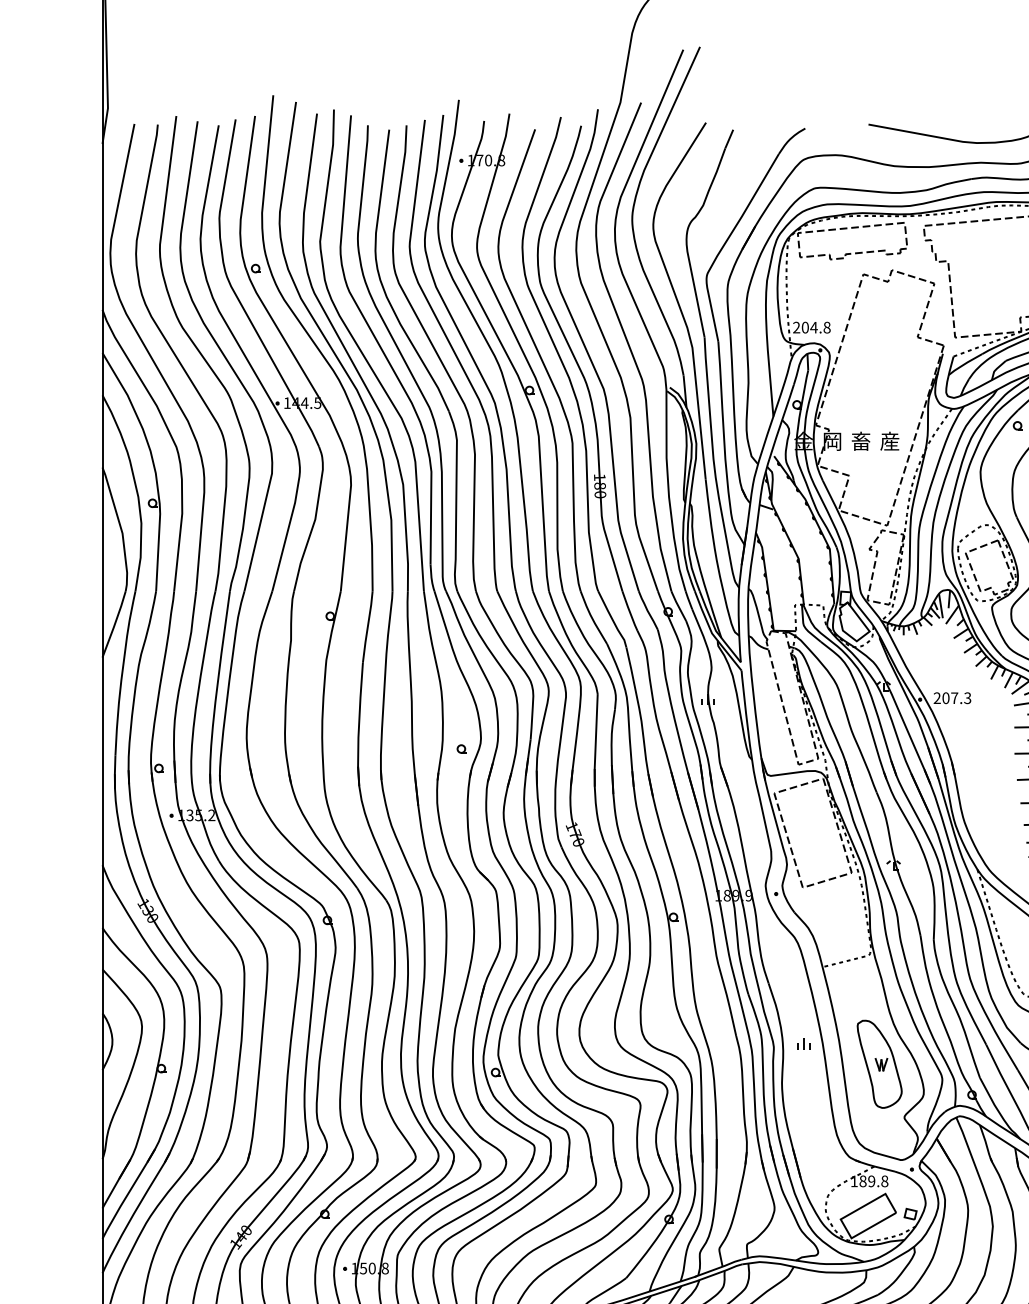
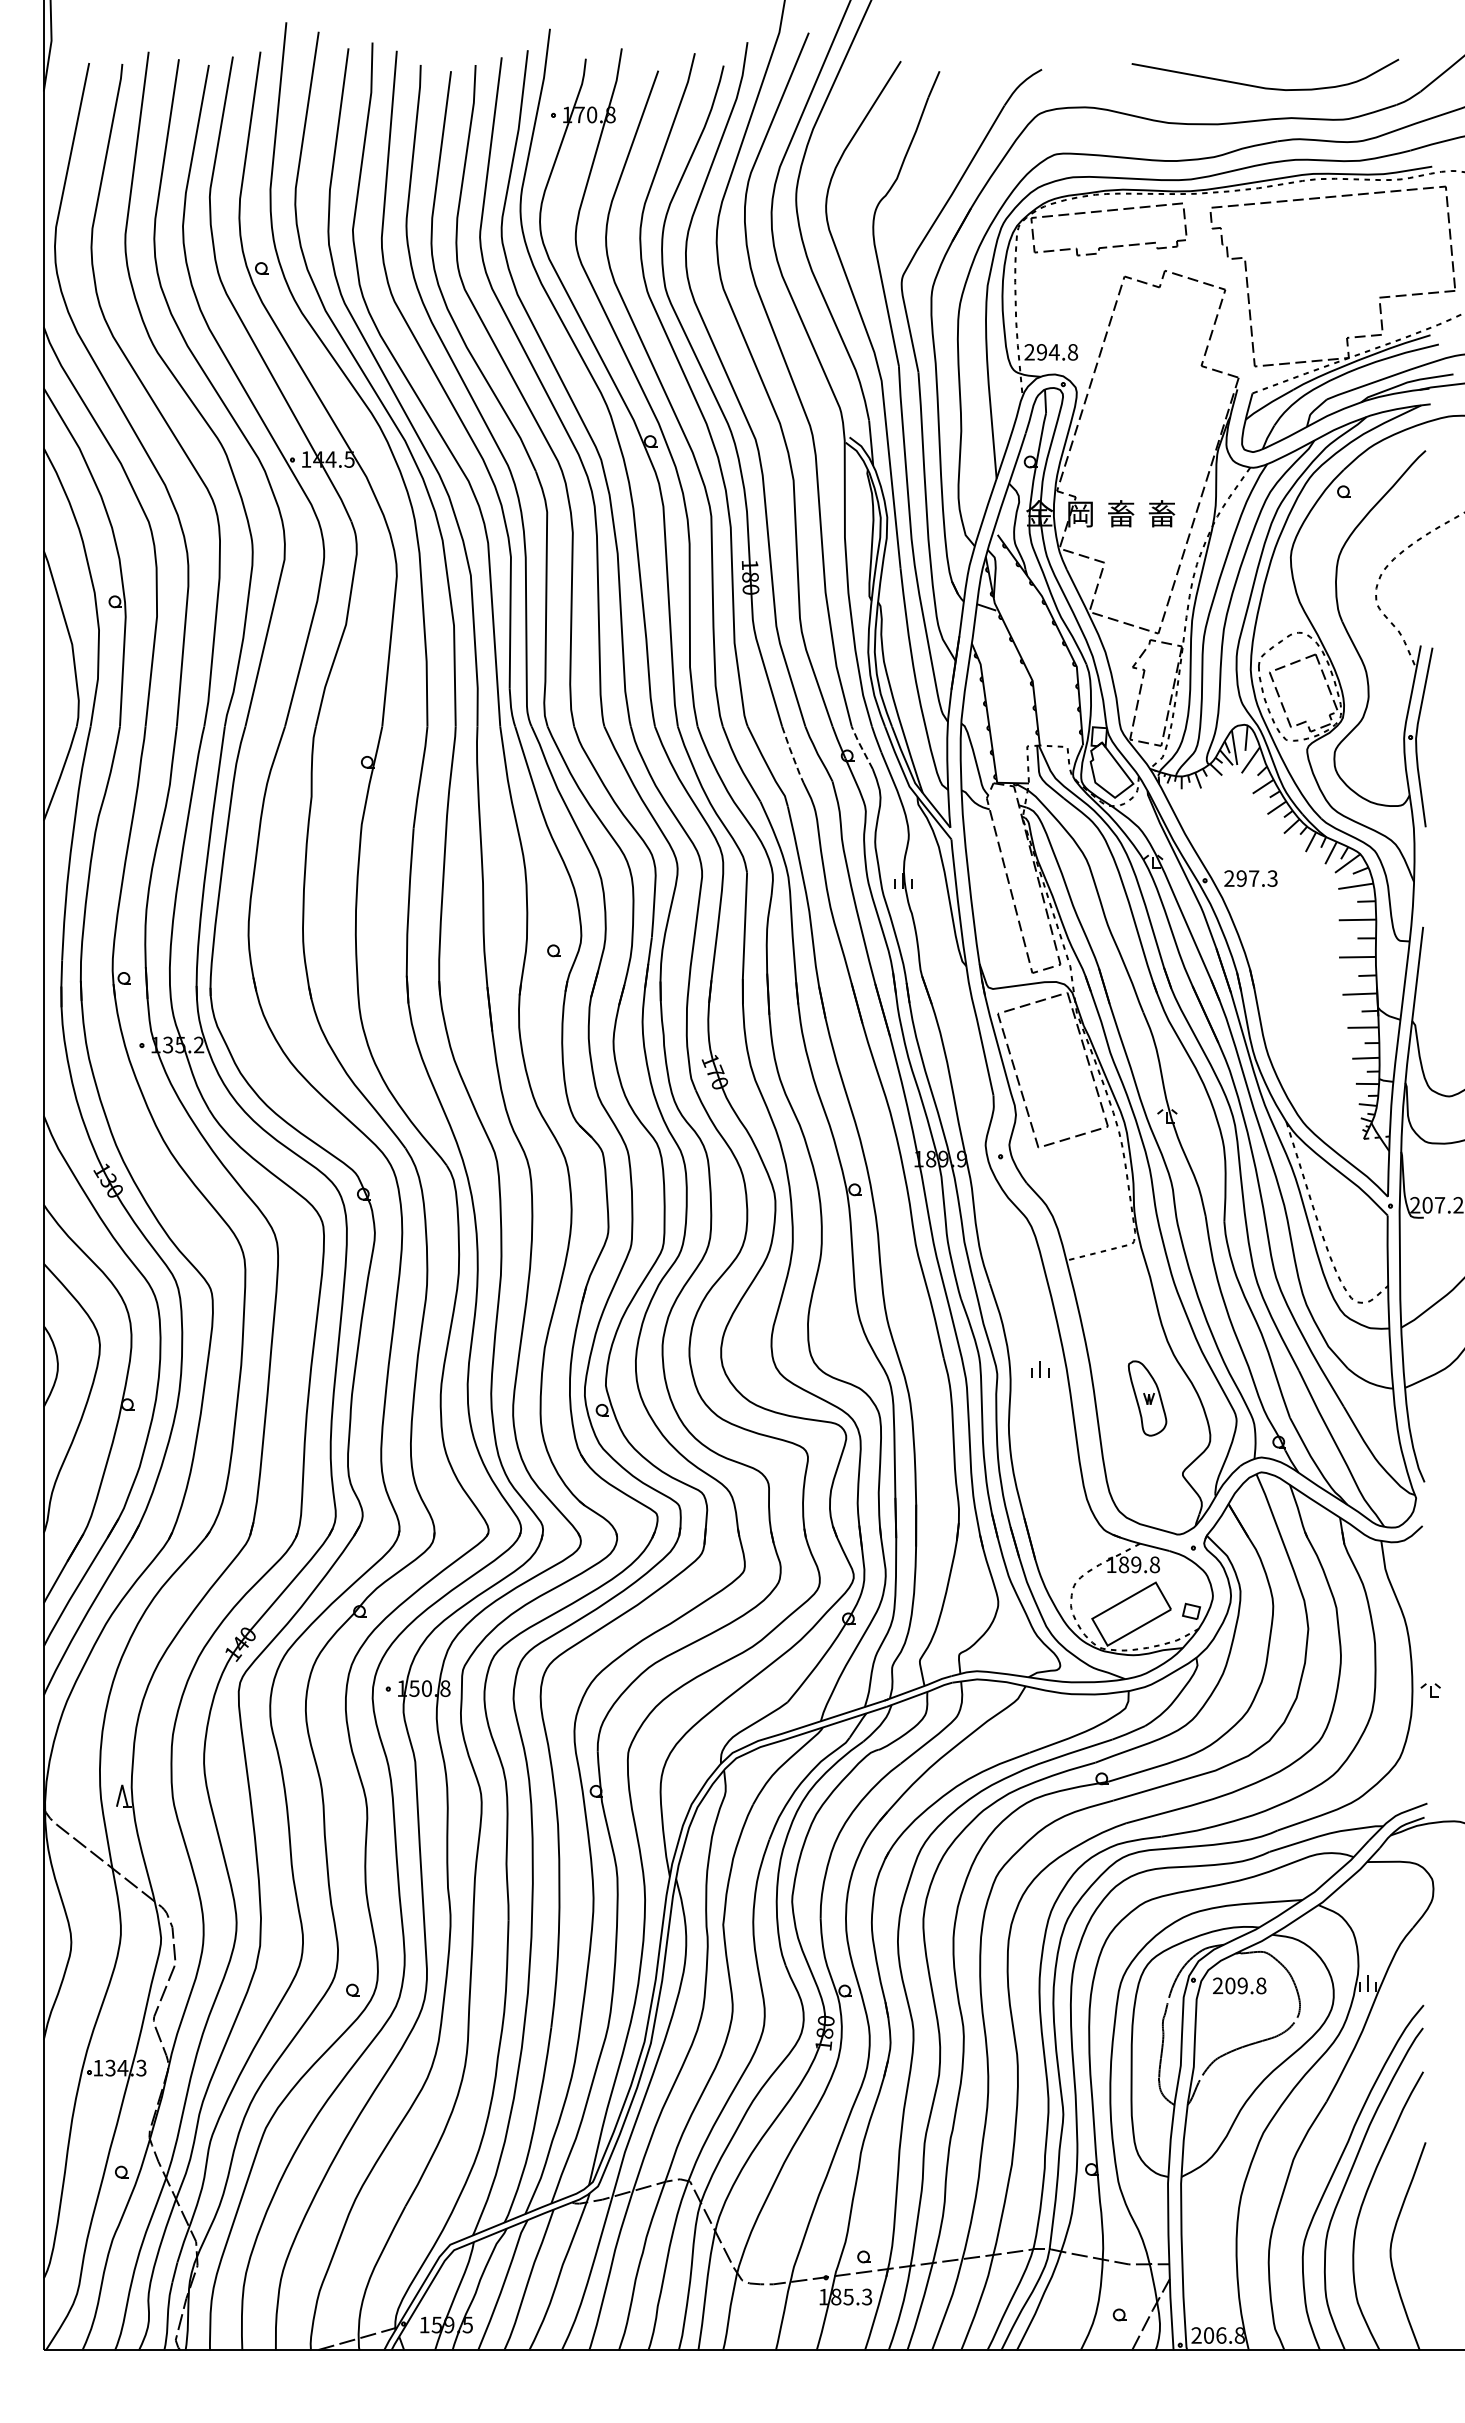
text: (805, 327) -> (1042, 352), 204.8 -> 294.8
text: (889, 441) -> (1161, 514), 産 -> 畜
line: (678, 605) -> (861, 747), solid -> dashed
line: (629, 611) -> (792, 755), solid -> dashed
text: (945, 698) -> (1241, 878), 207.3 -> 297.3
part: (879, 1064) -> (1147, 1398), size x0.6

